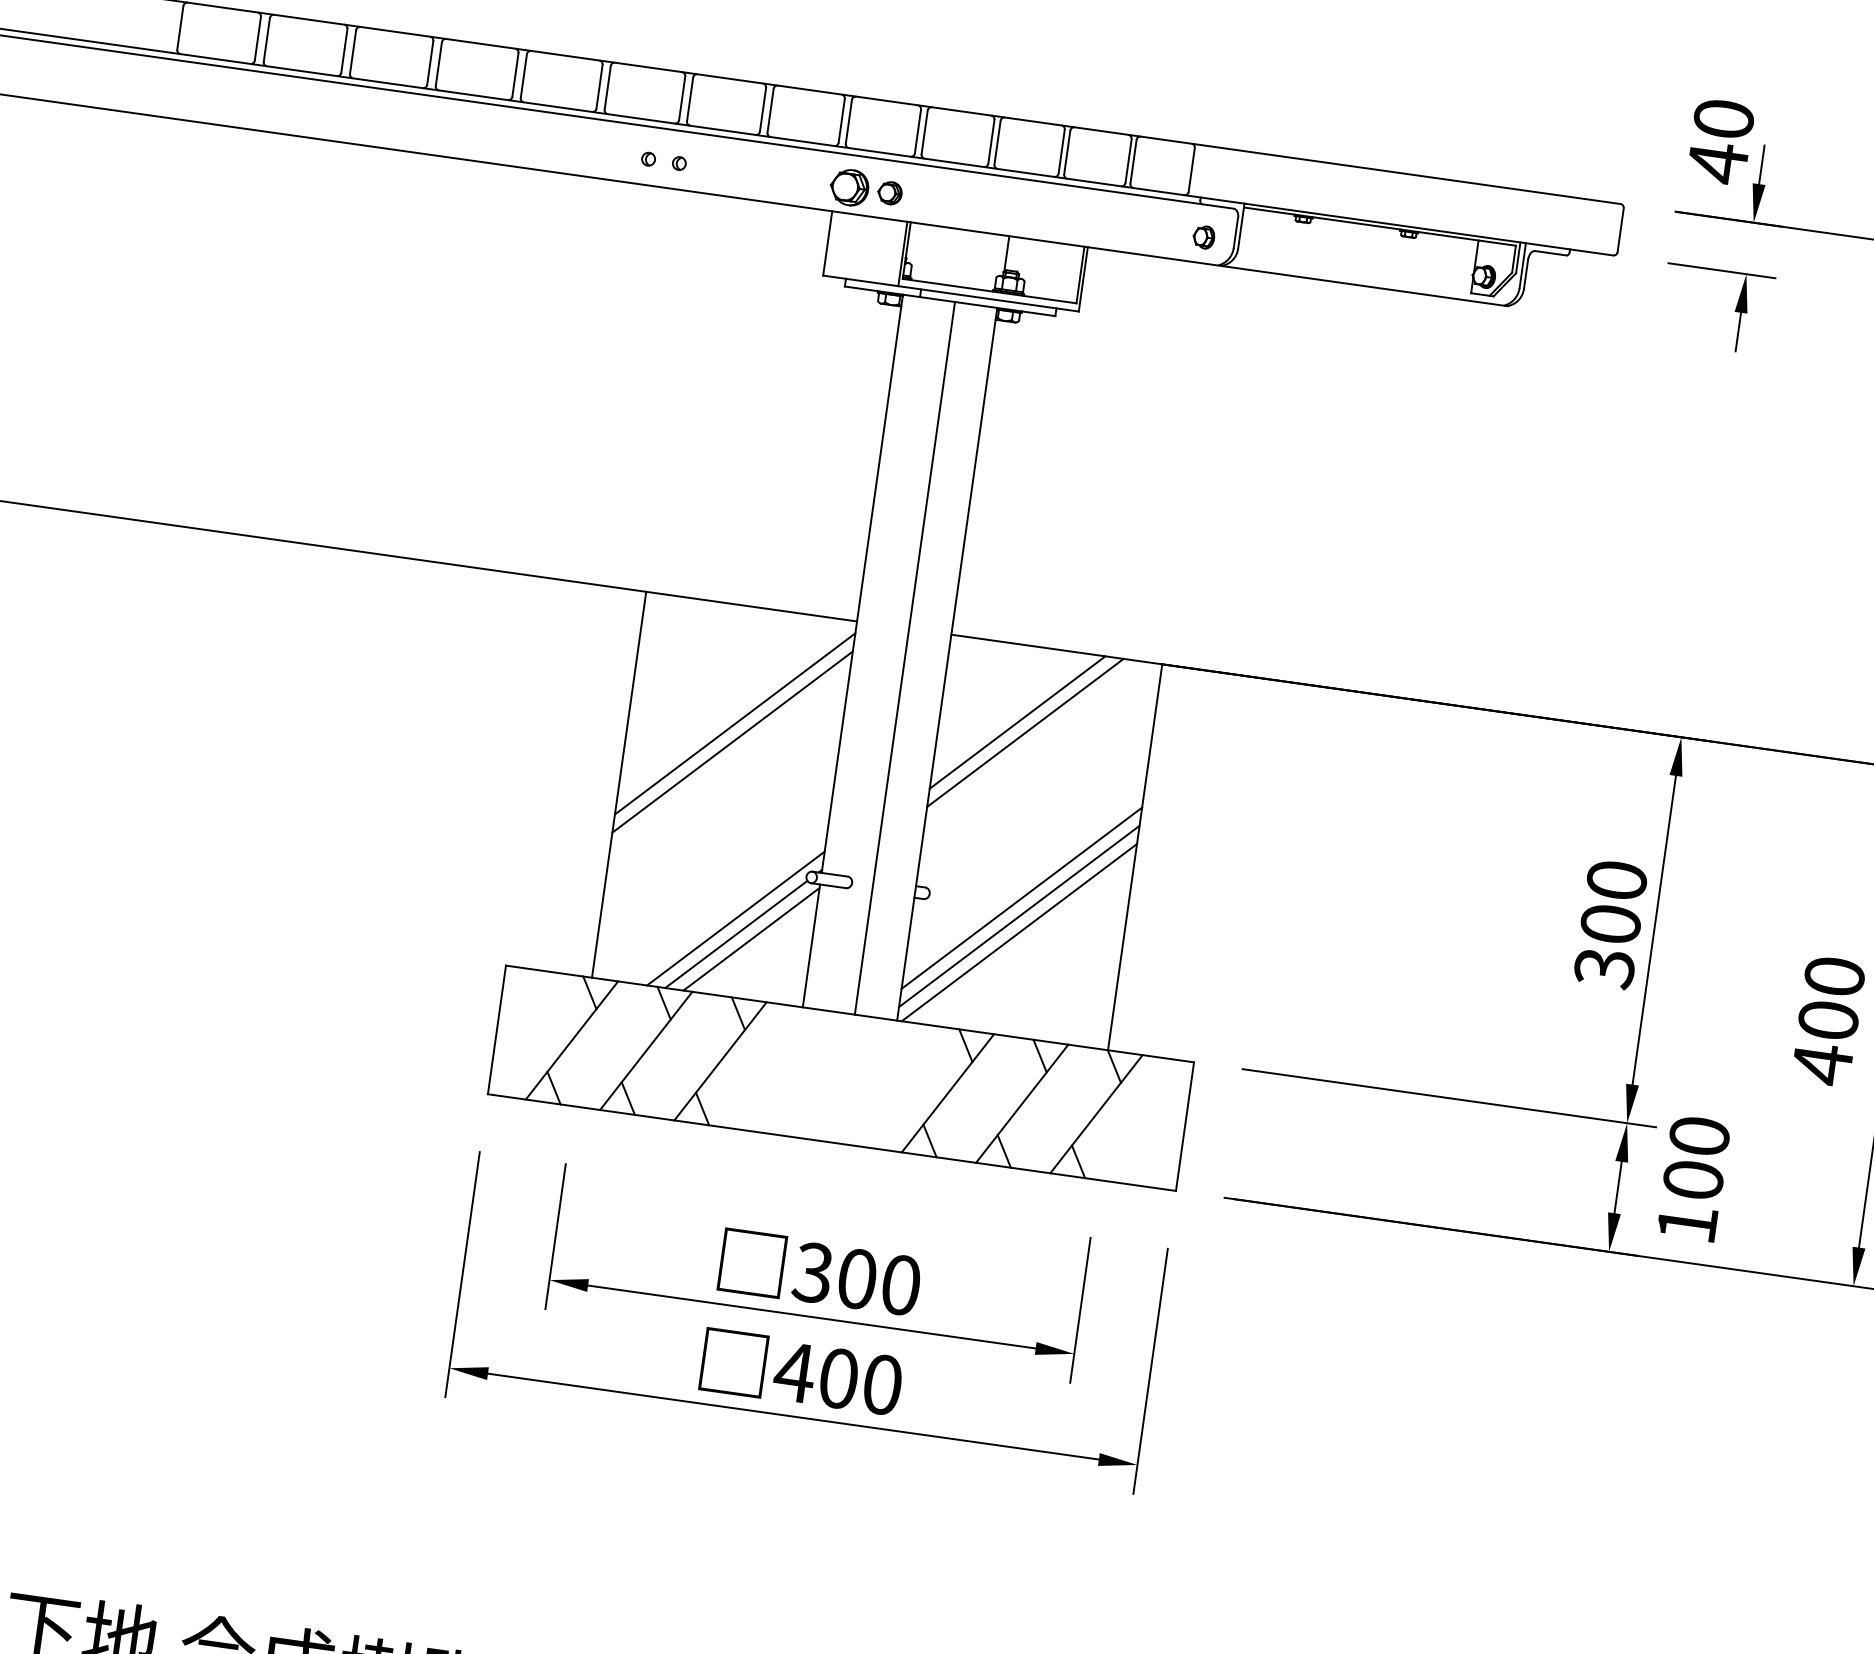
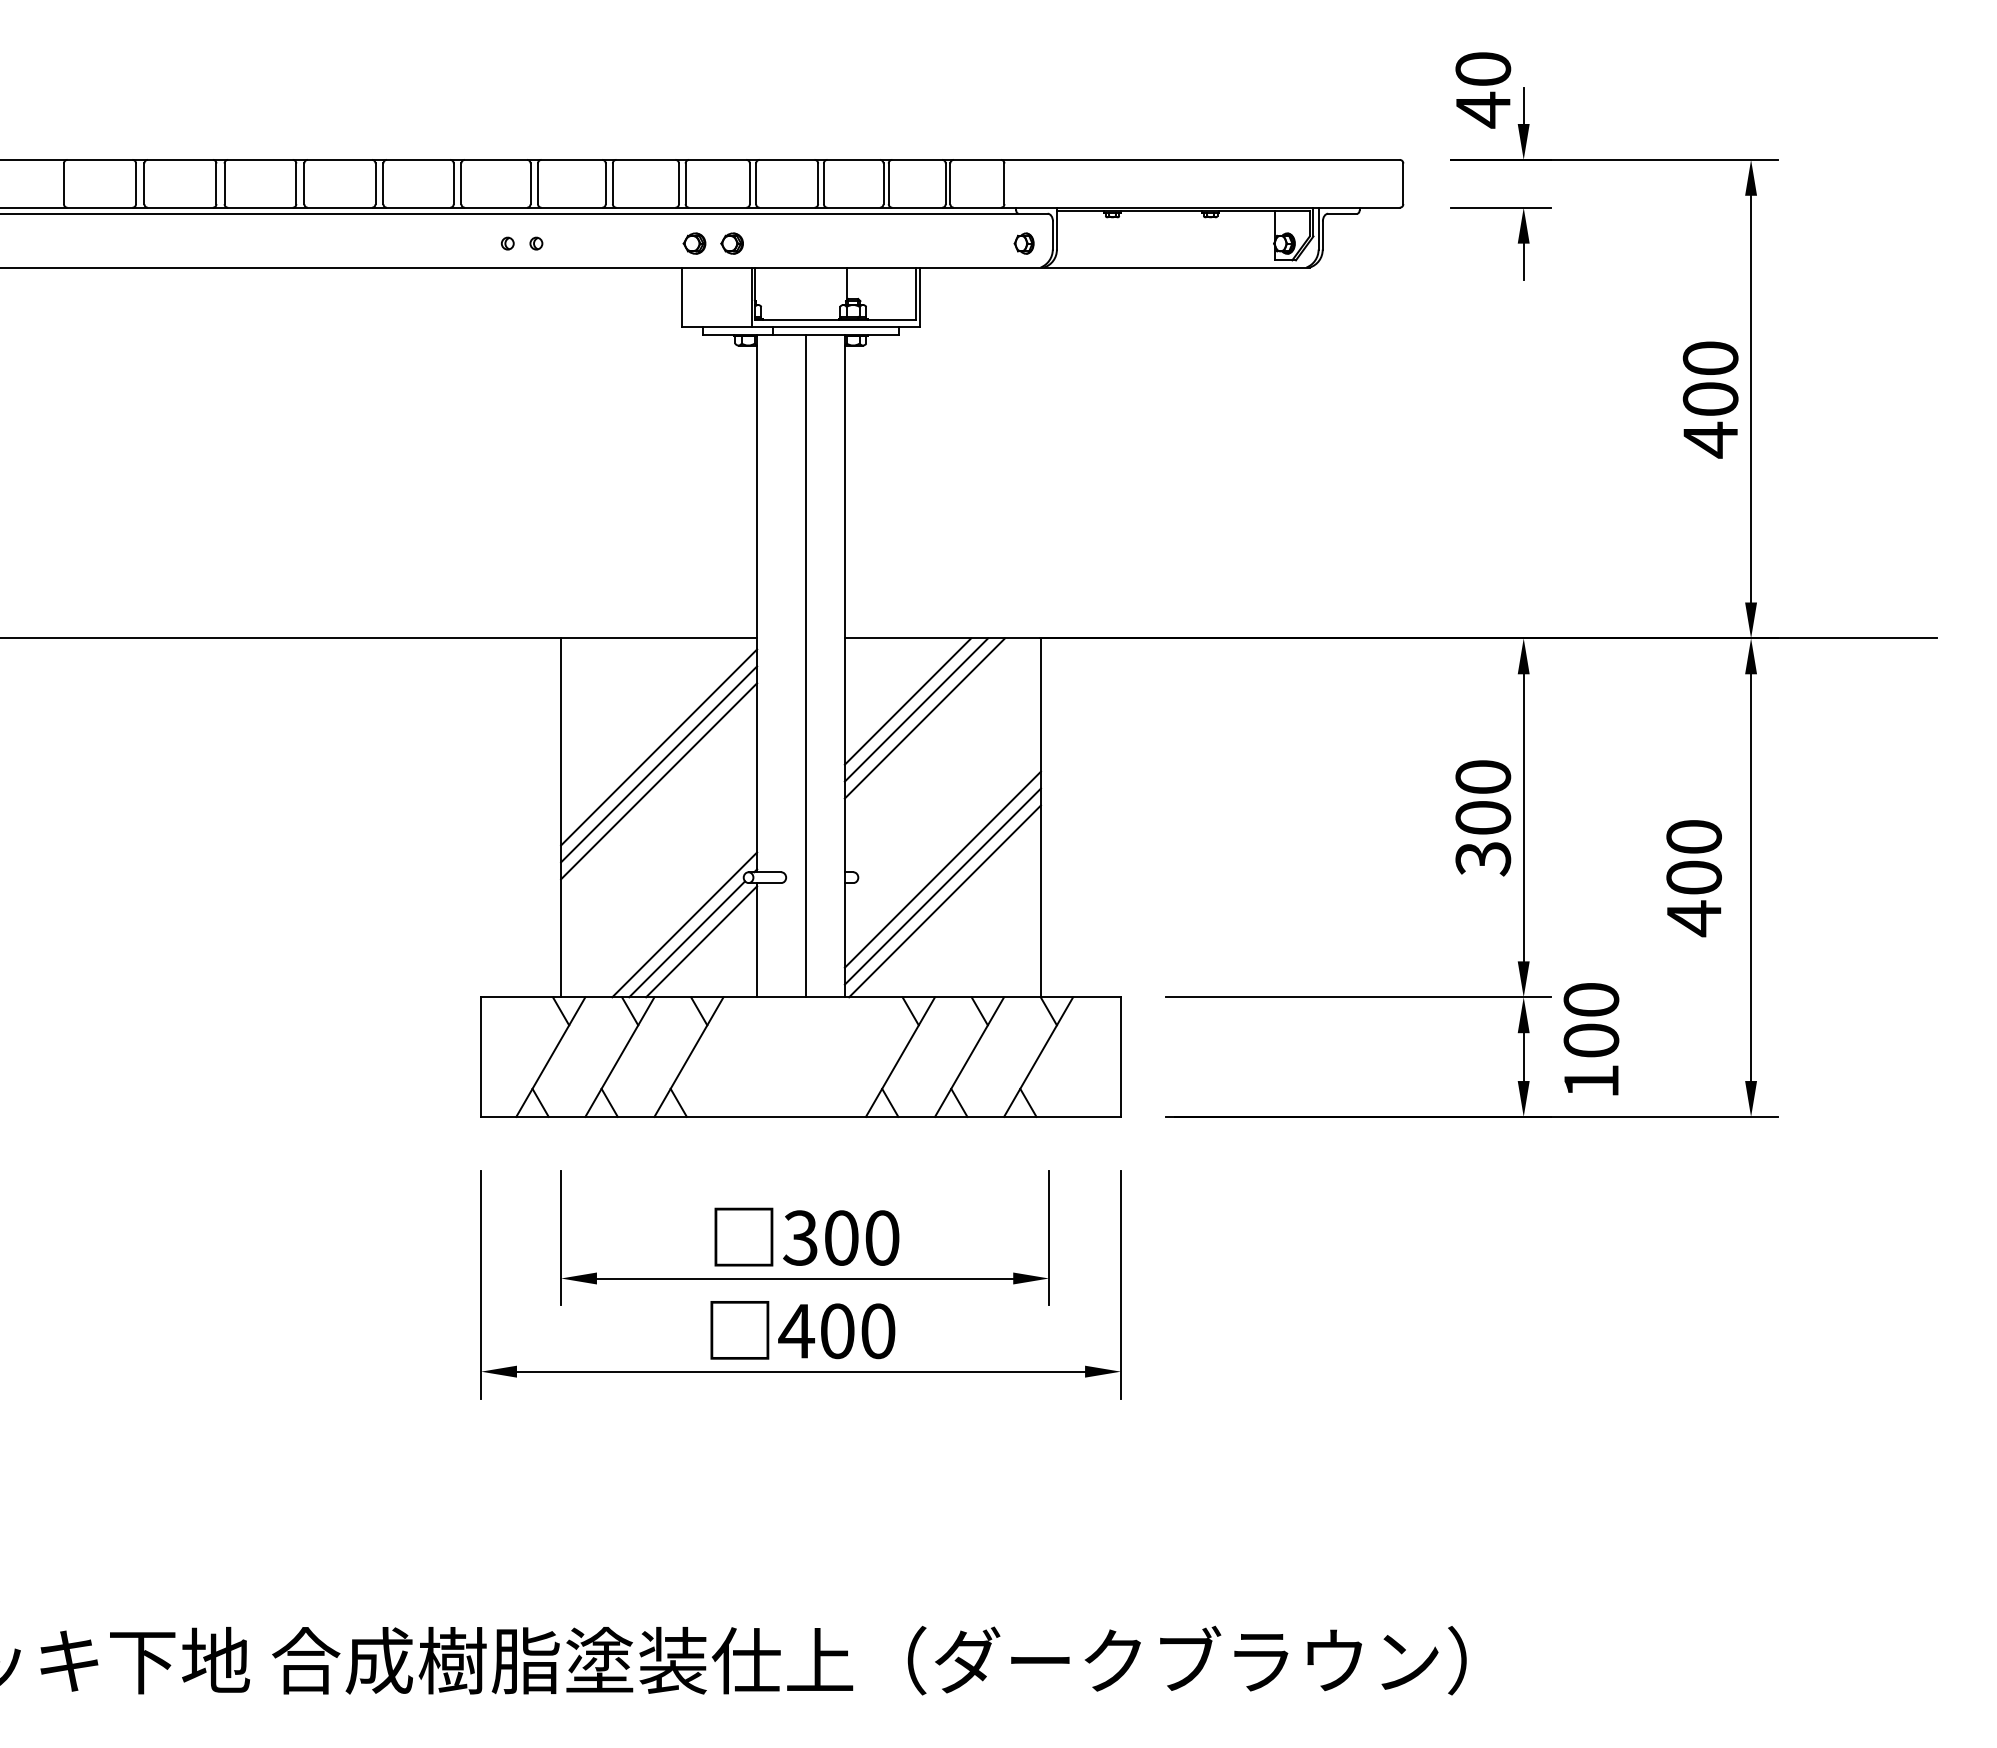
part: (849, 187) -> (694, 243), size x0.62
line: (1009, 712) -> (907, 701), added
line: (730, 760) -> (659, 781), added

